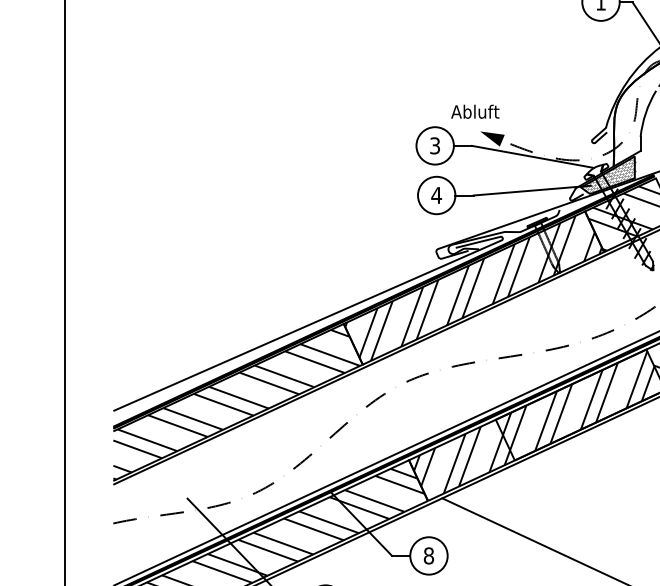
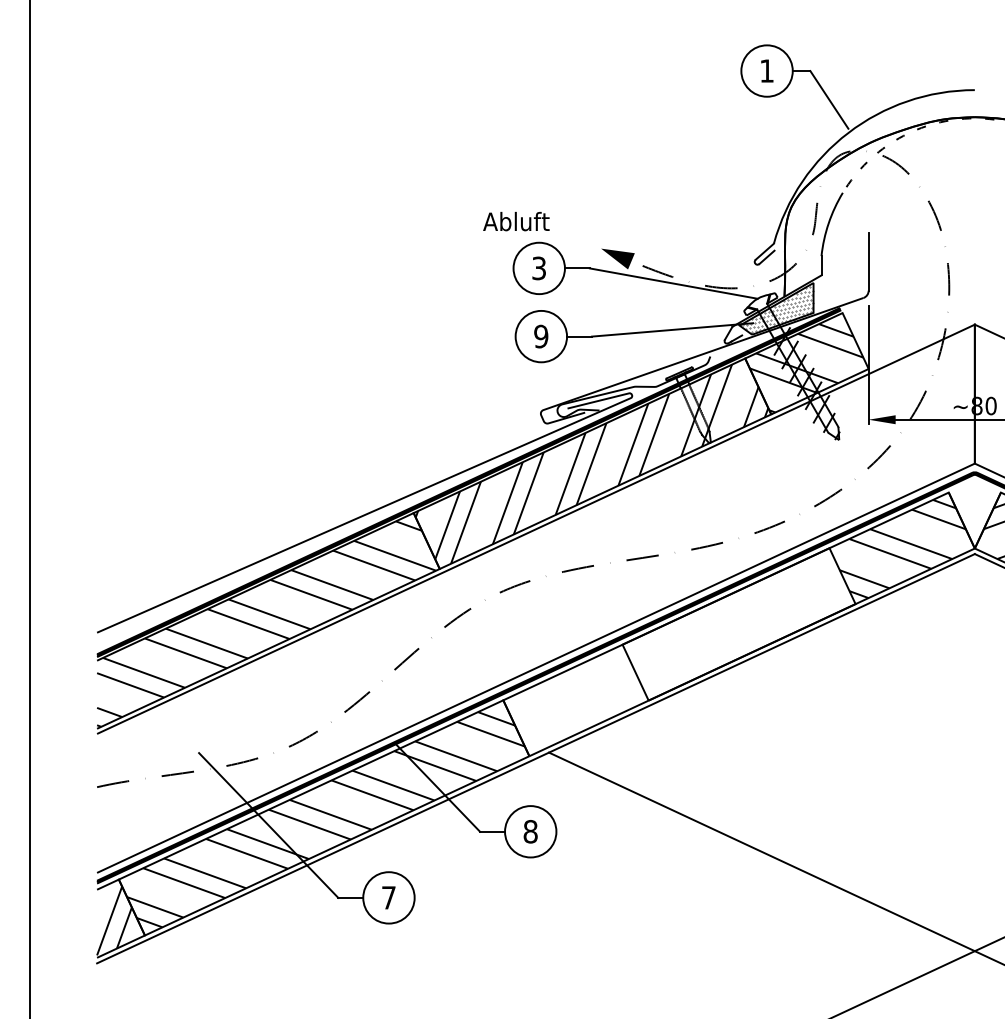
text: (475, 111) -> (516, 221), moved
text: (436, 195) -> (540, 336), 4 -> 9
hatch: (534, 422) -> (675, 648), removed

